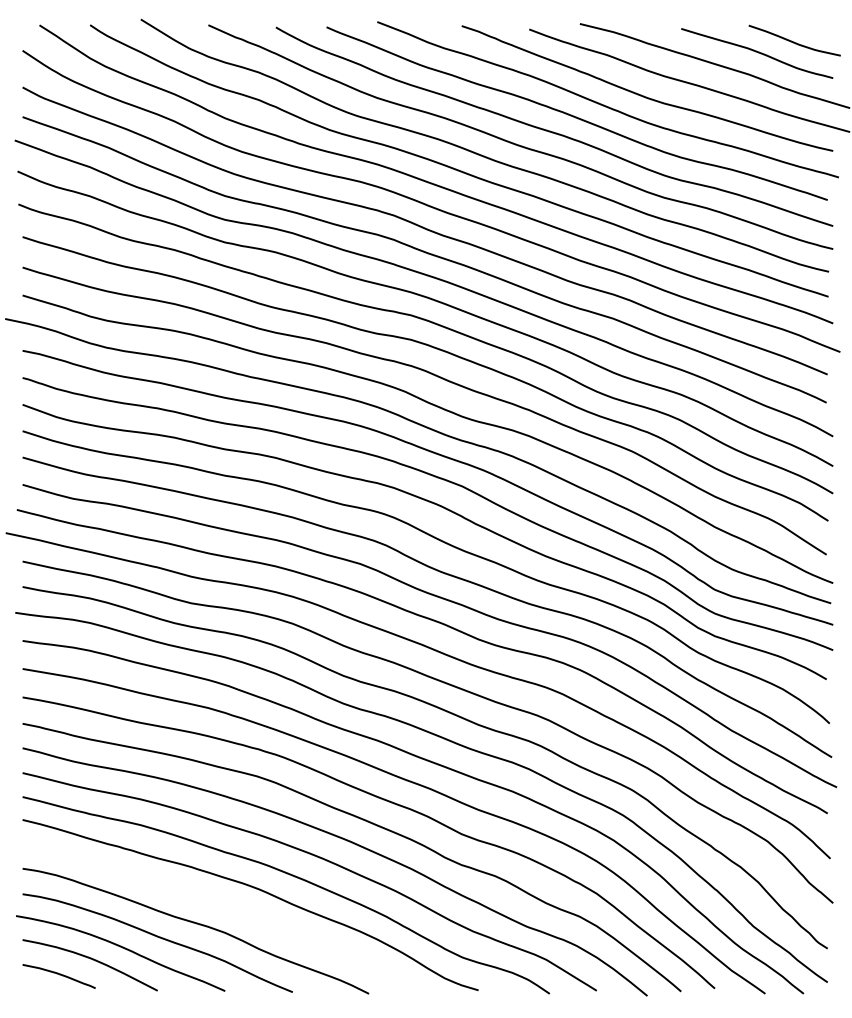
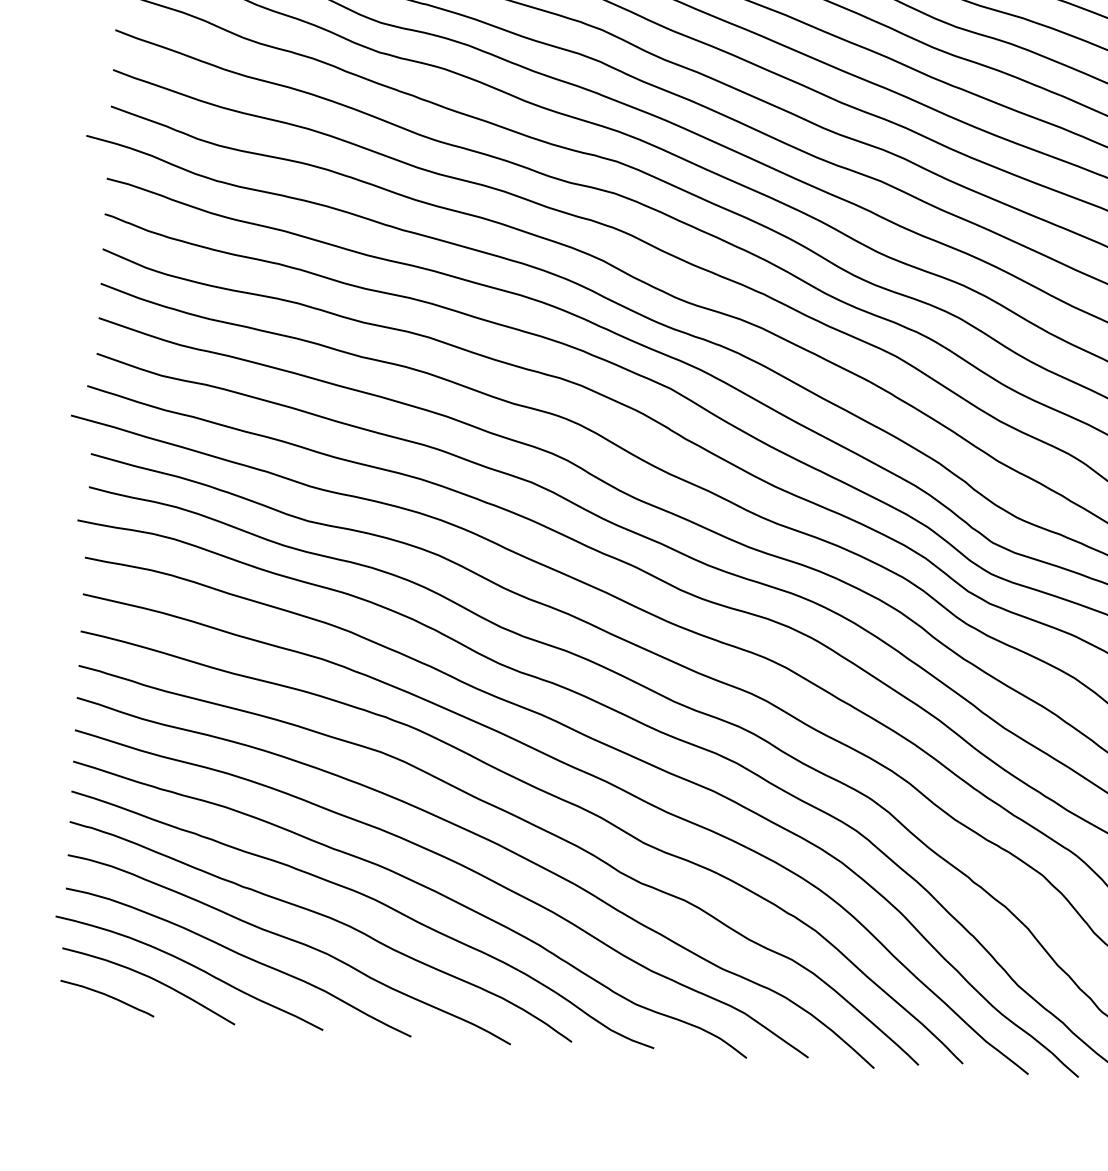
curve: (219, 904) -> (322, 916), added

